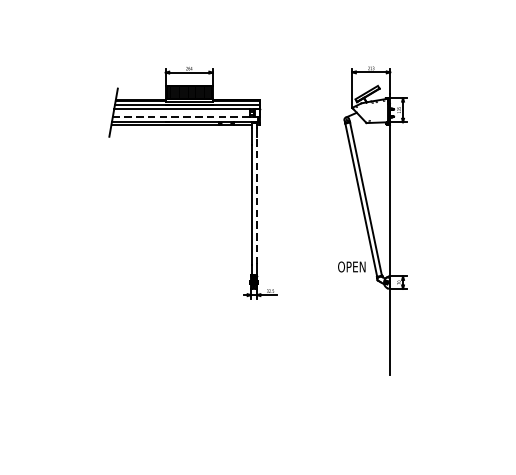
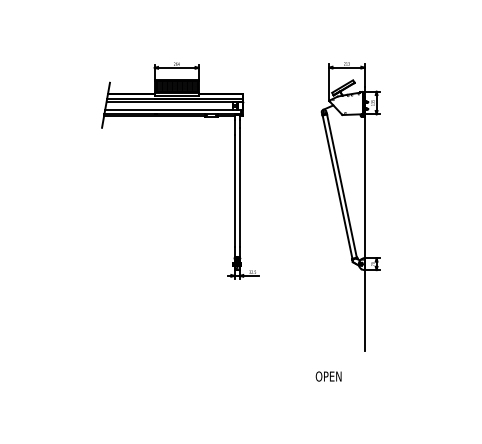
line: (181, 117) -> (169, 109), dashed -> solid
line: (256, 200) -> (239, 187), dashed -> solid
text: (351, 266) -> (328, 376), moved

